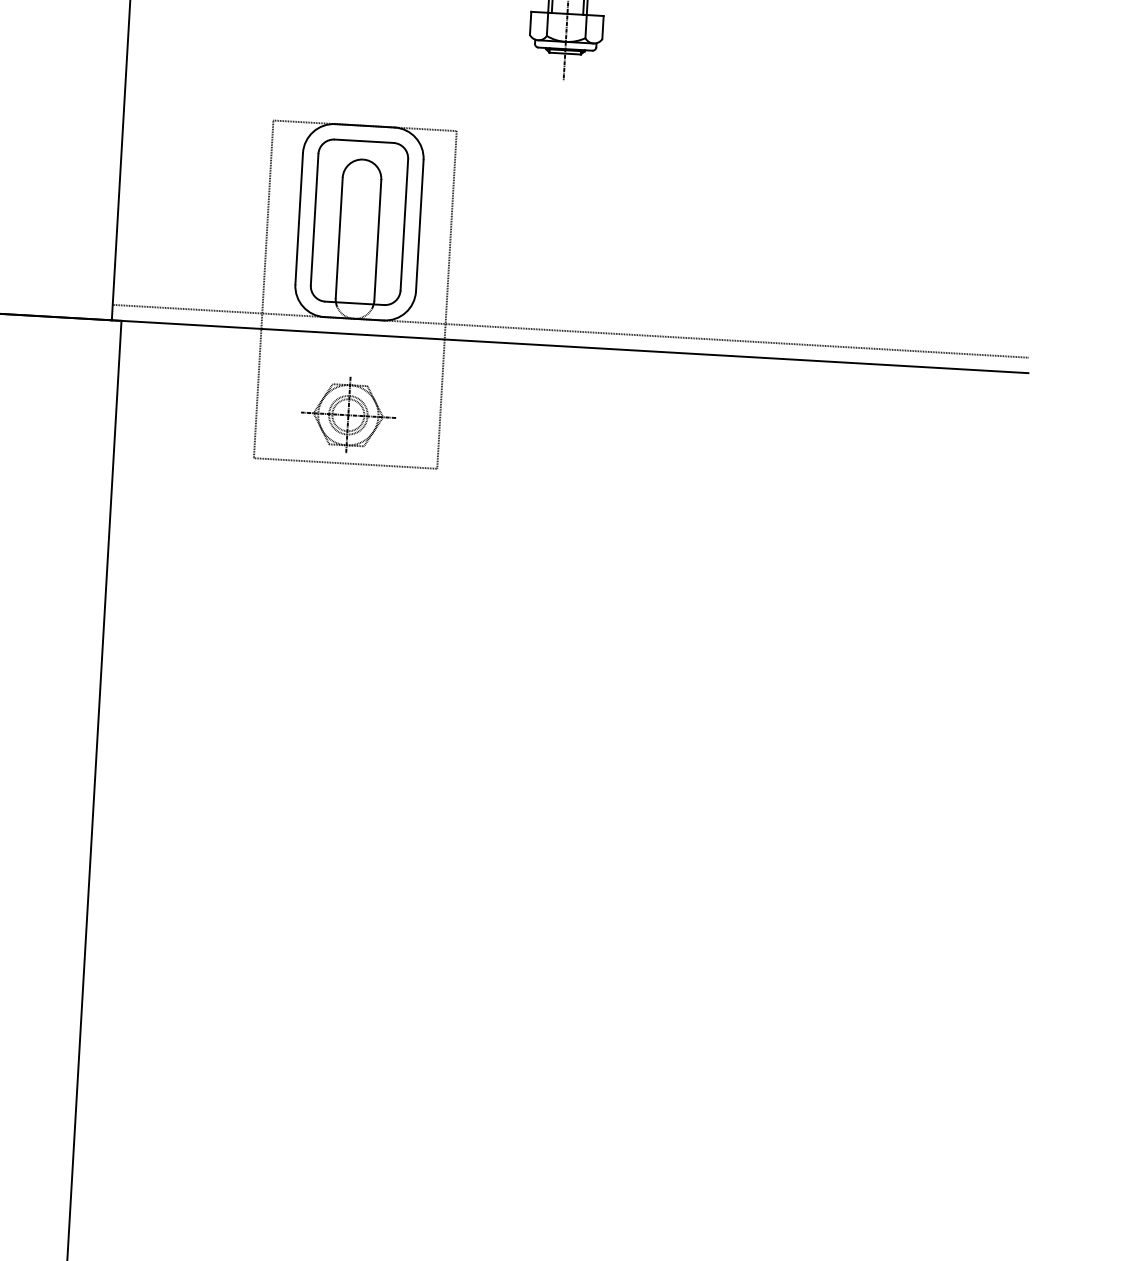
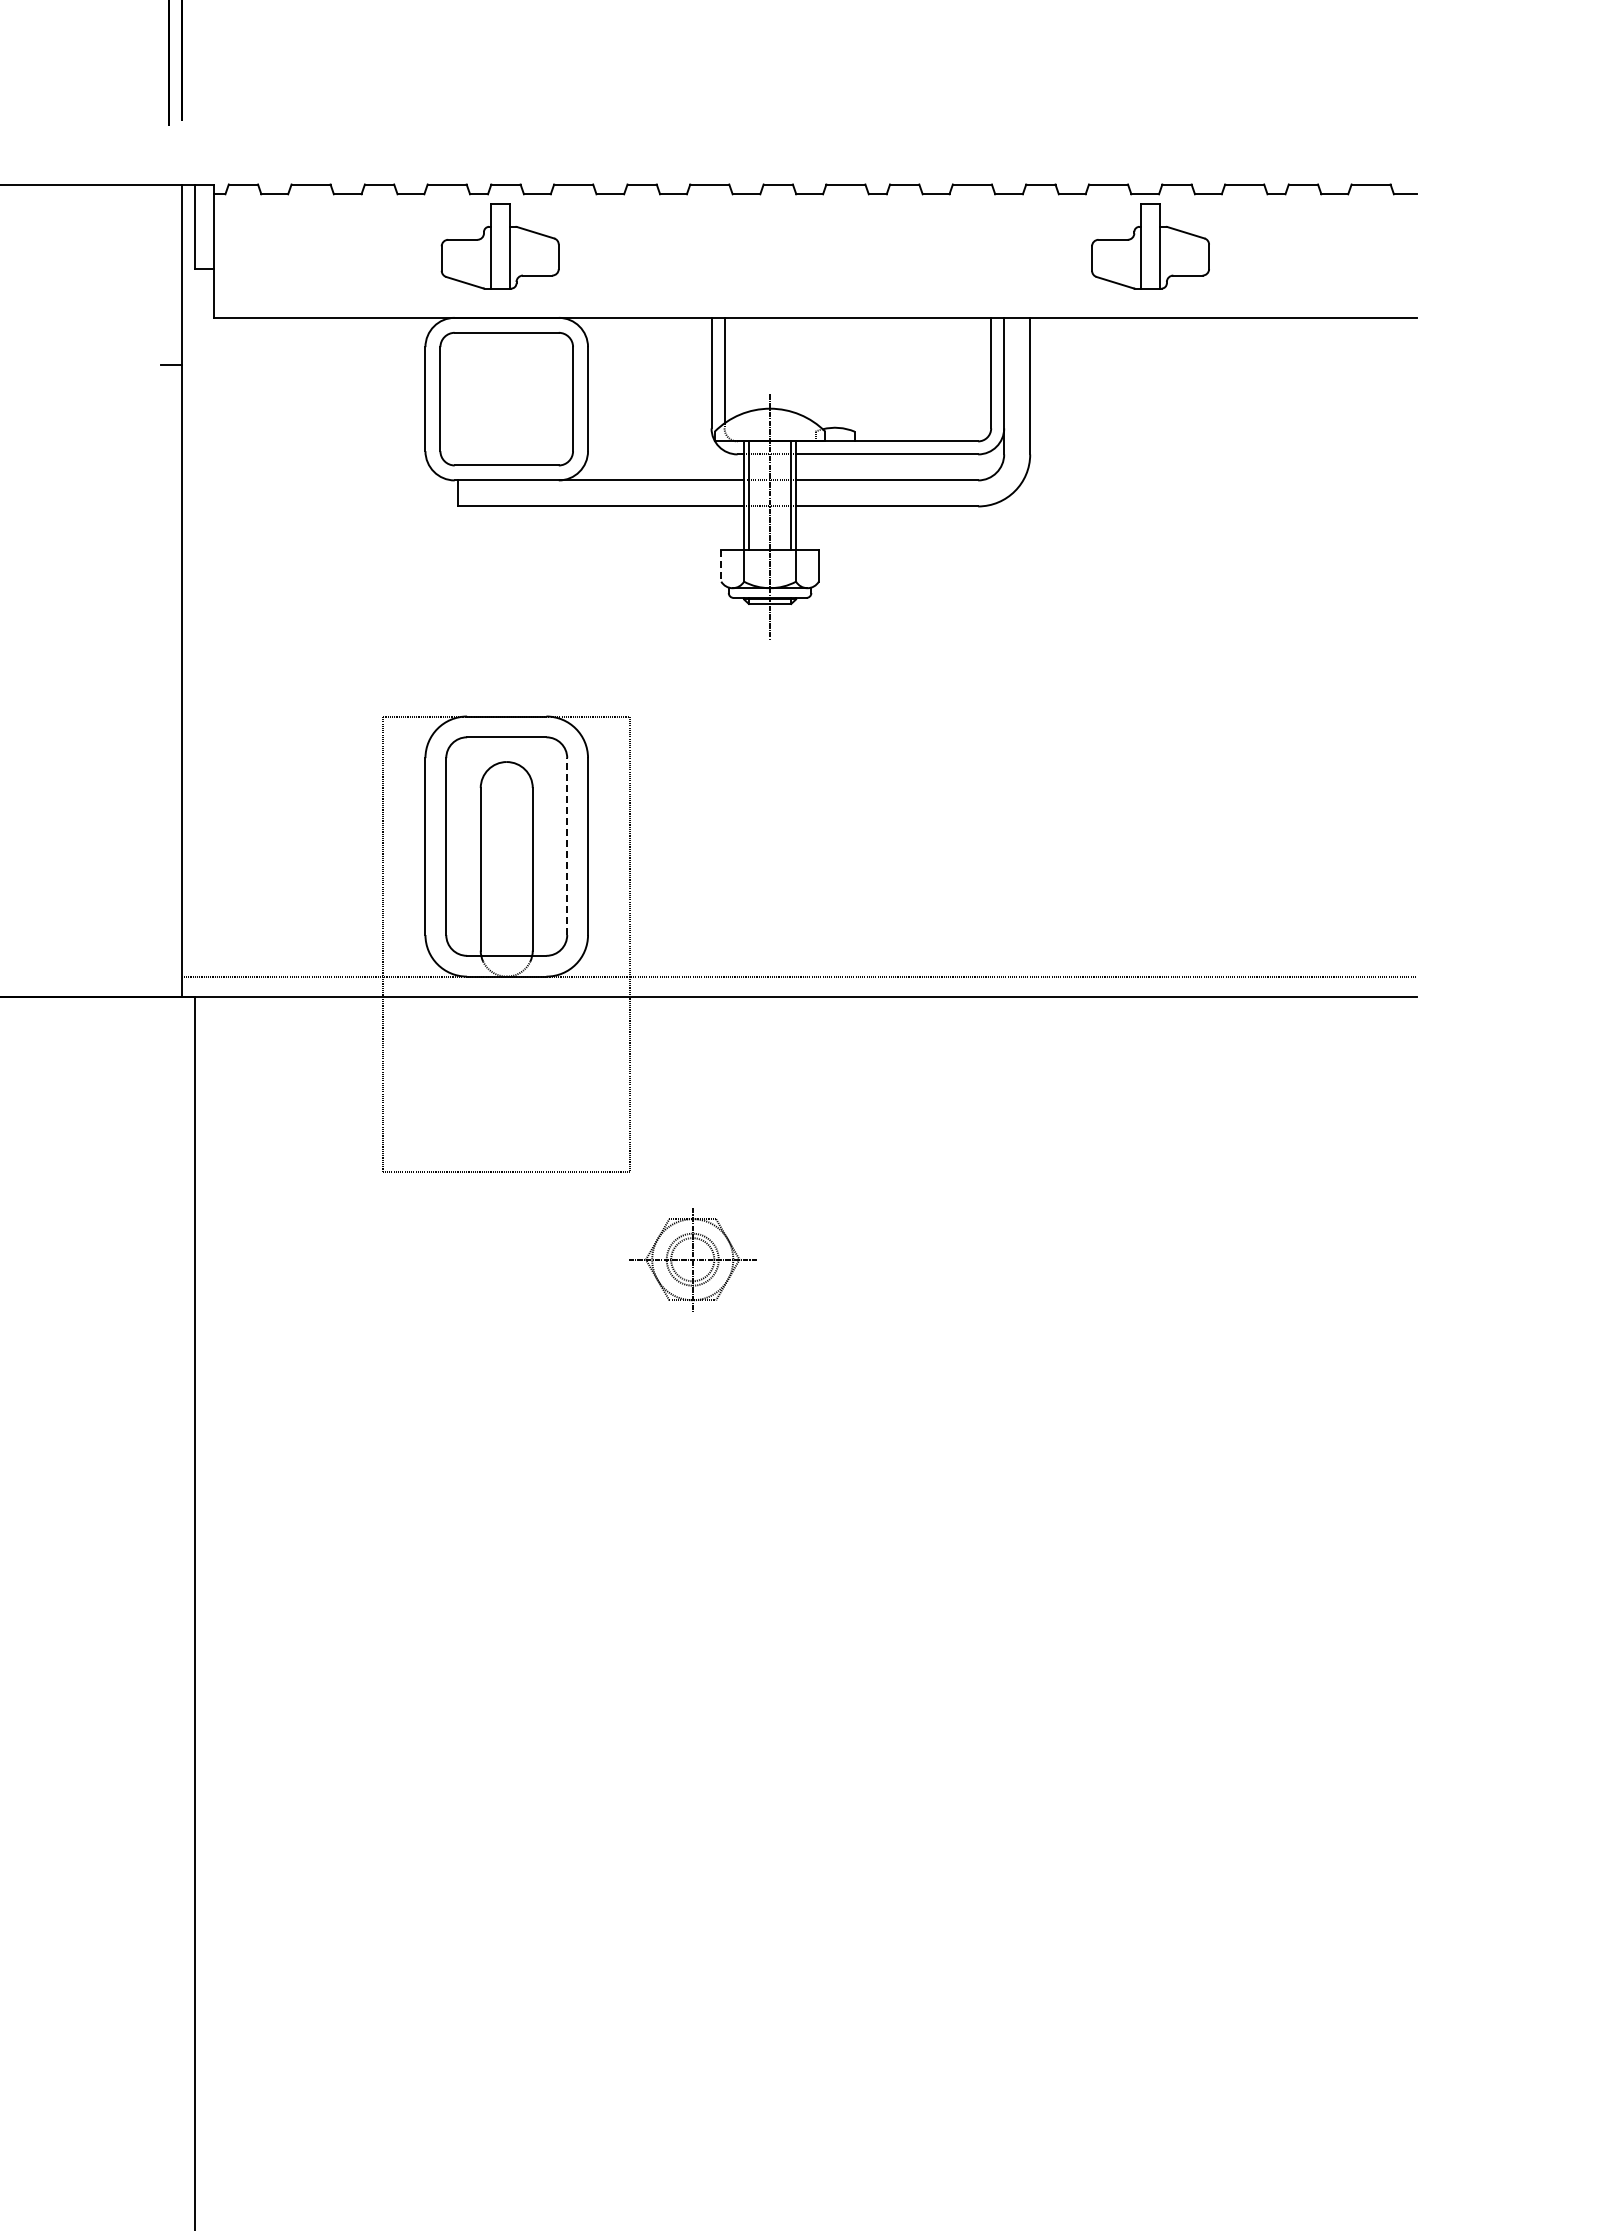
line: (530, 23) -> (721, 566), solid -> dashed
line: (404, 224) -> (567, 846), solid -> dashed
part: (348, 415) -> (692, 1259), moved

